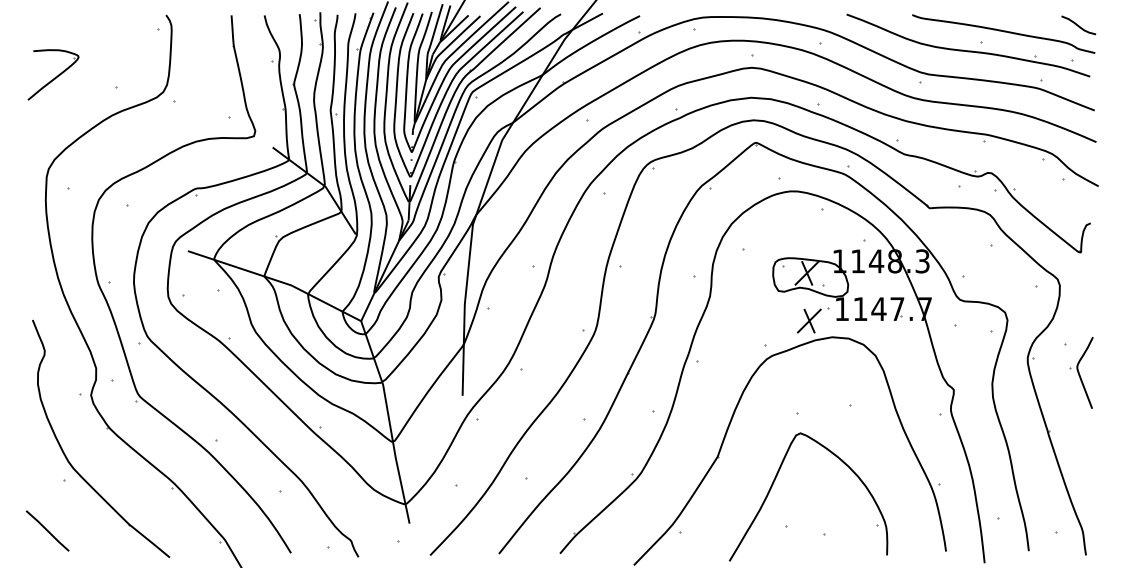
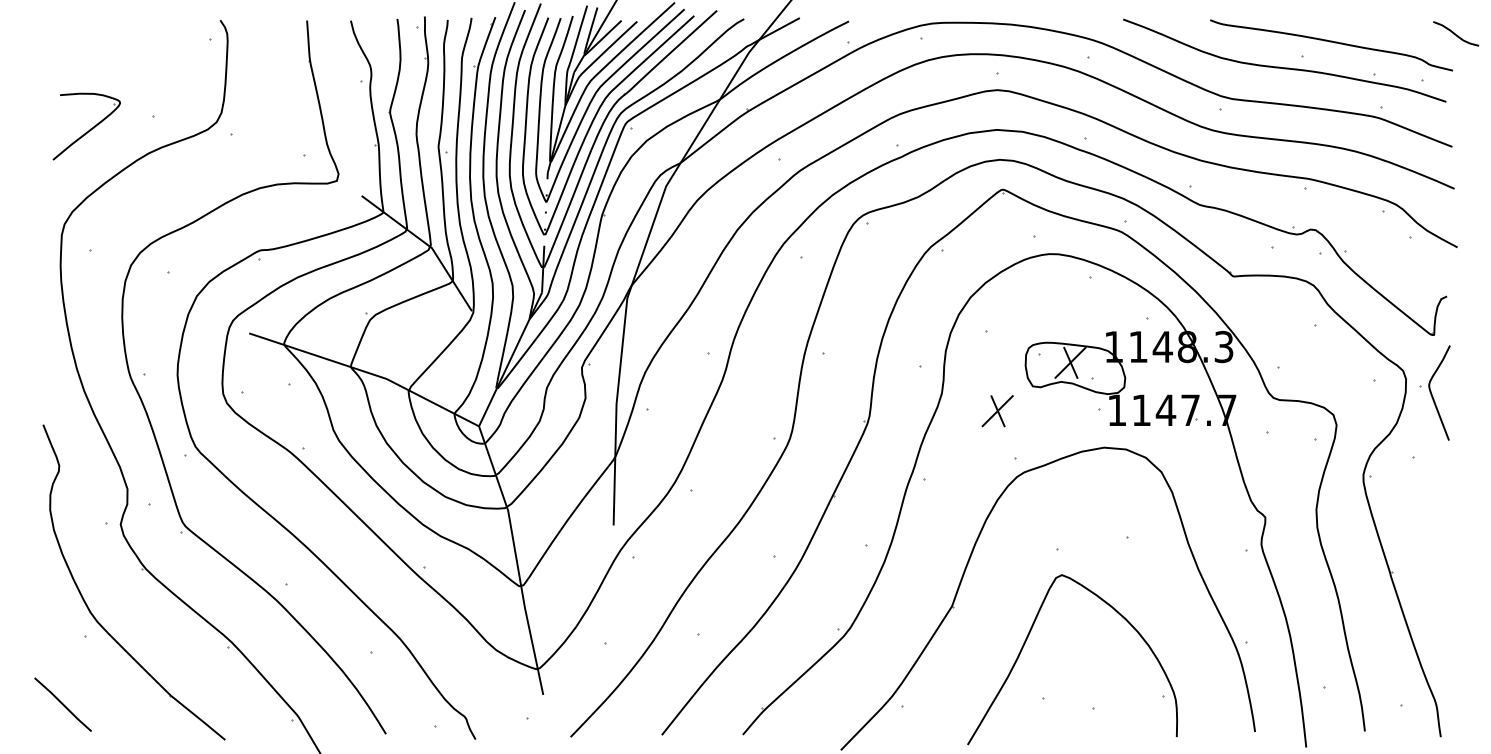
curve: (1078, 25) -> (1455, 33), moved
part: (53, 74) -> (86, 126), moved
part: (809, 321) -> (997, 411), moved
part: (1081, 372) -> (1434, 392), moved

